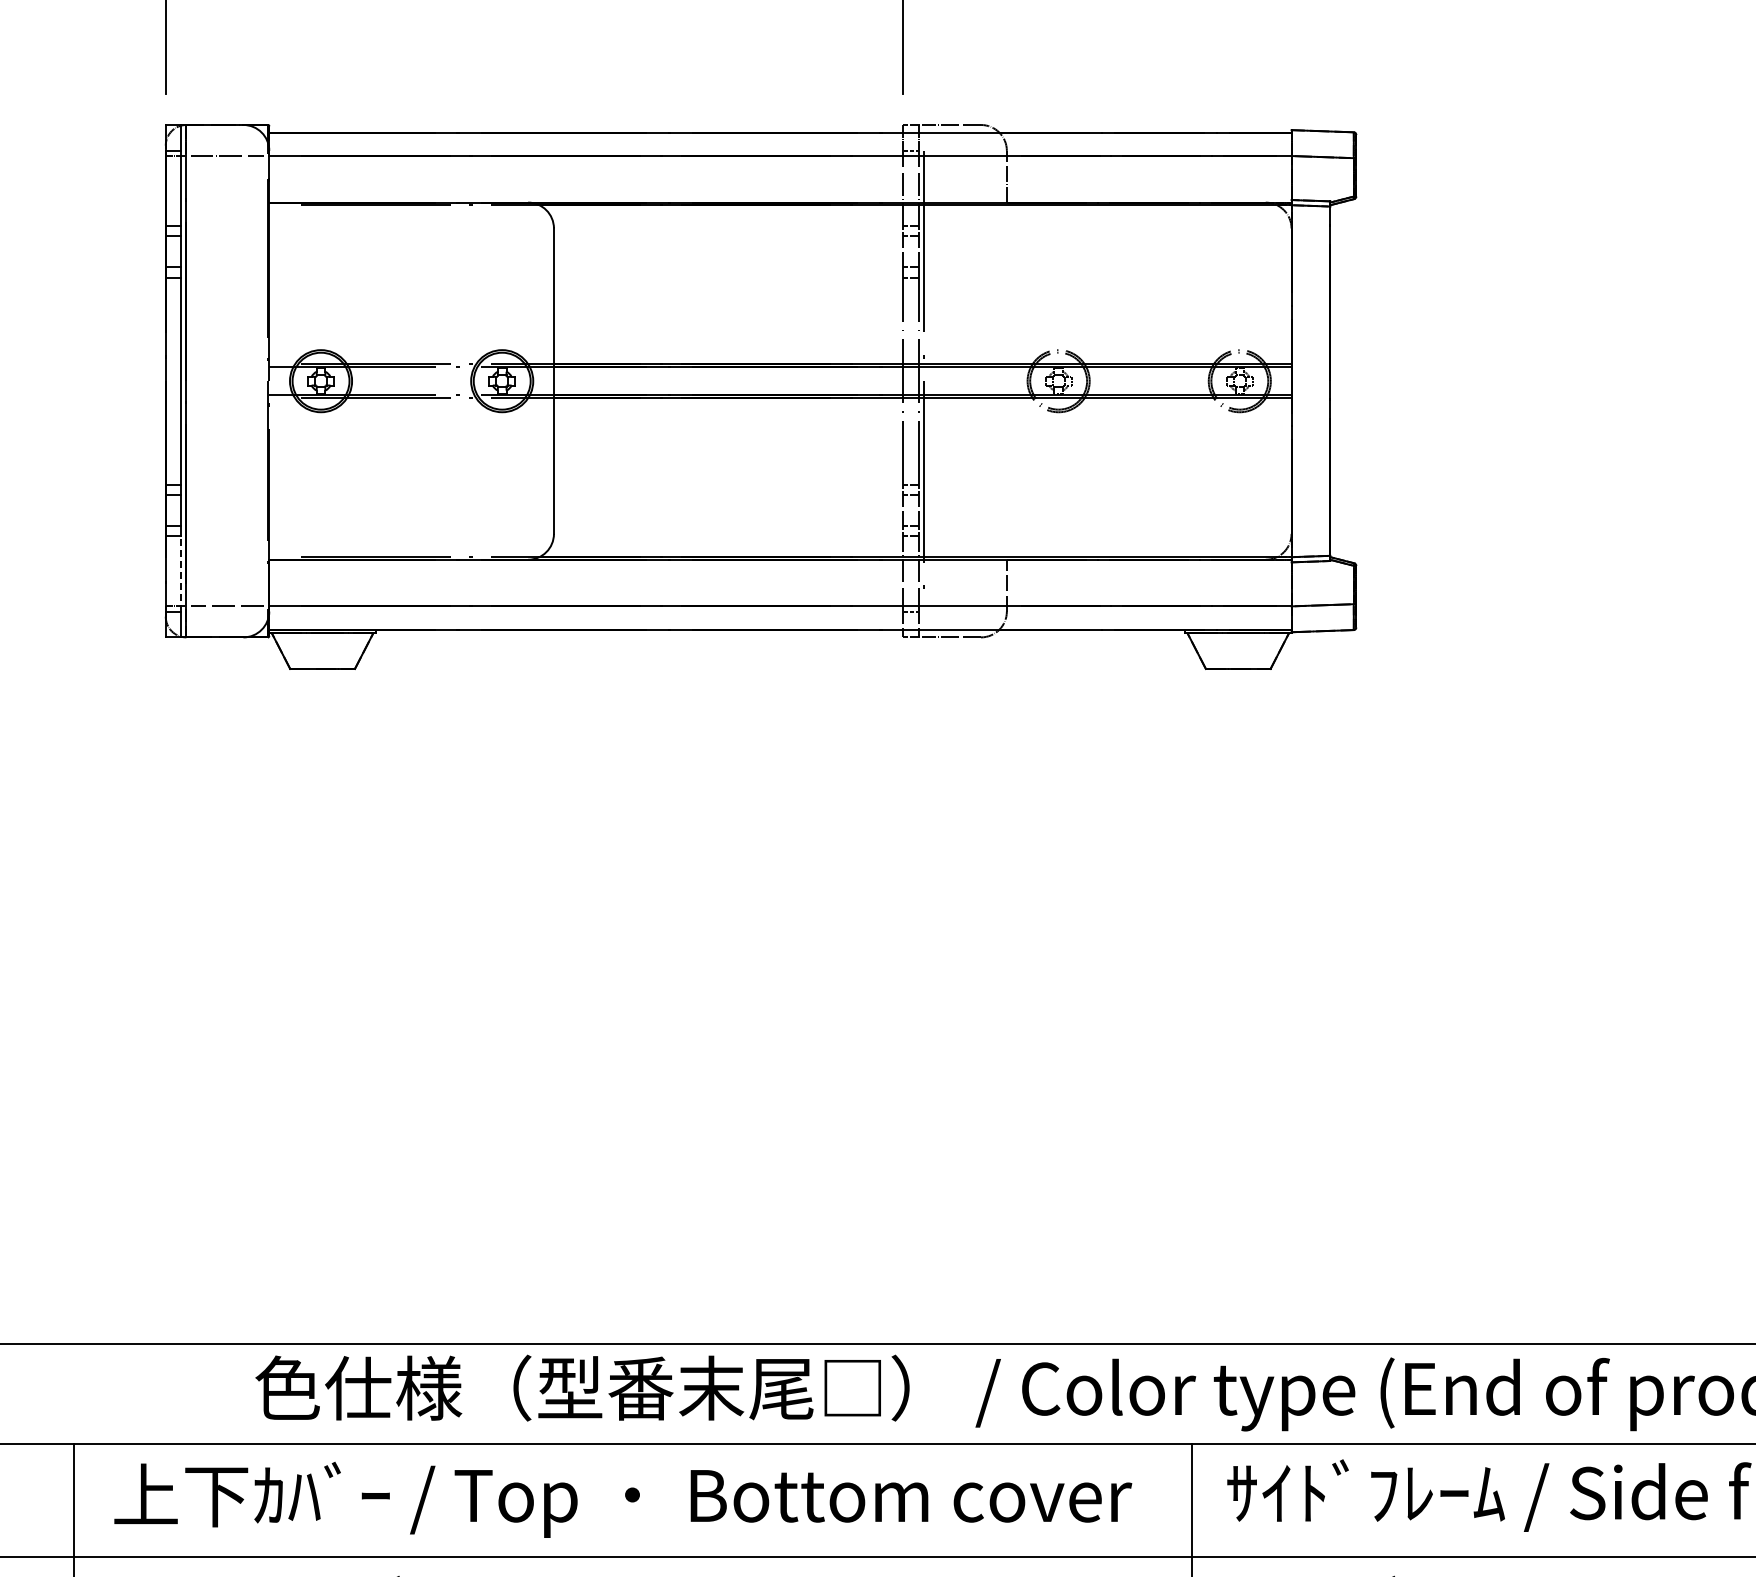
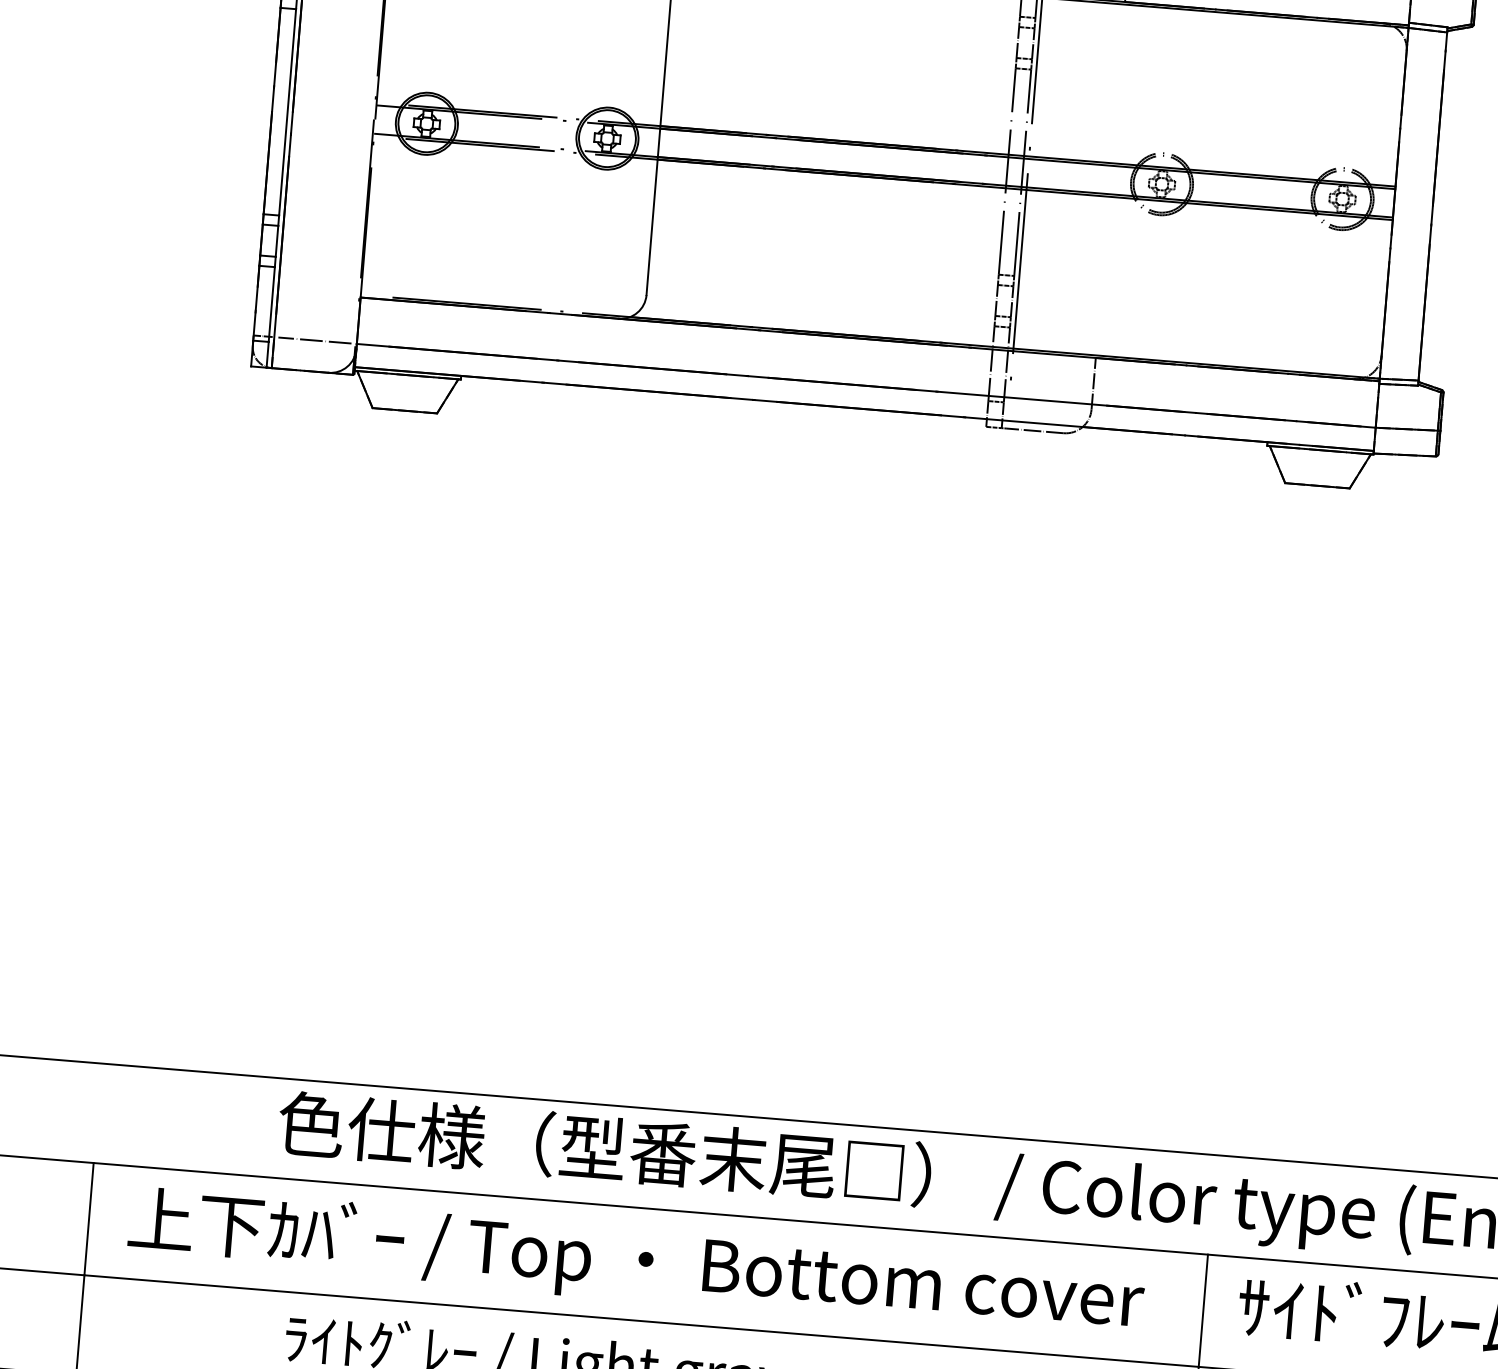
line: (181, 574) -> (271, 305), dashed -> solid

